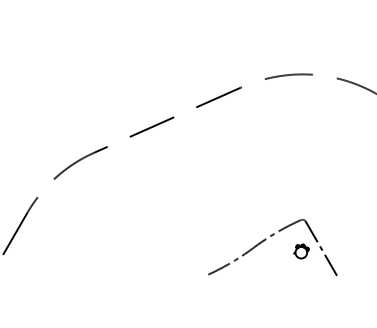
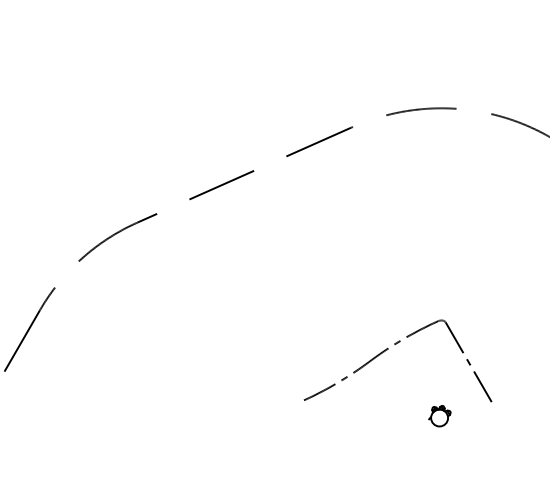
part: (301, 251) -> (439, 416), moved

